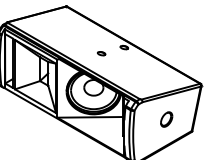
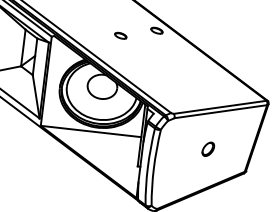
part: (166, 119) -> (208, 149), size x0.62

